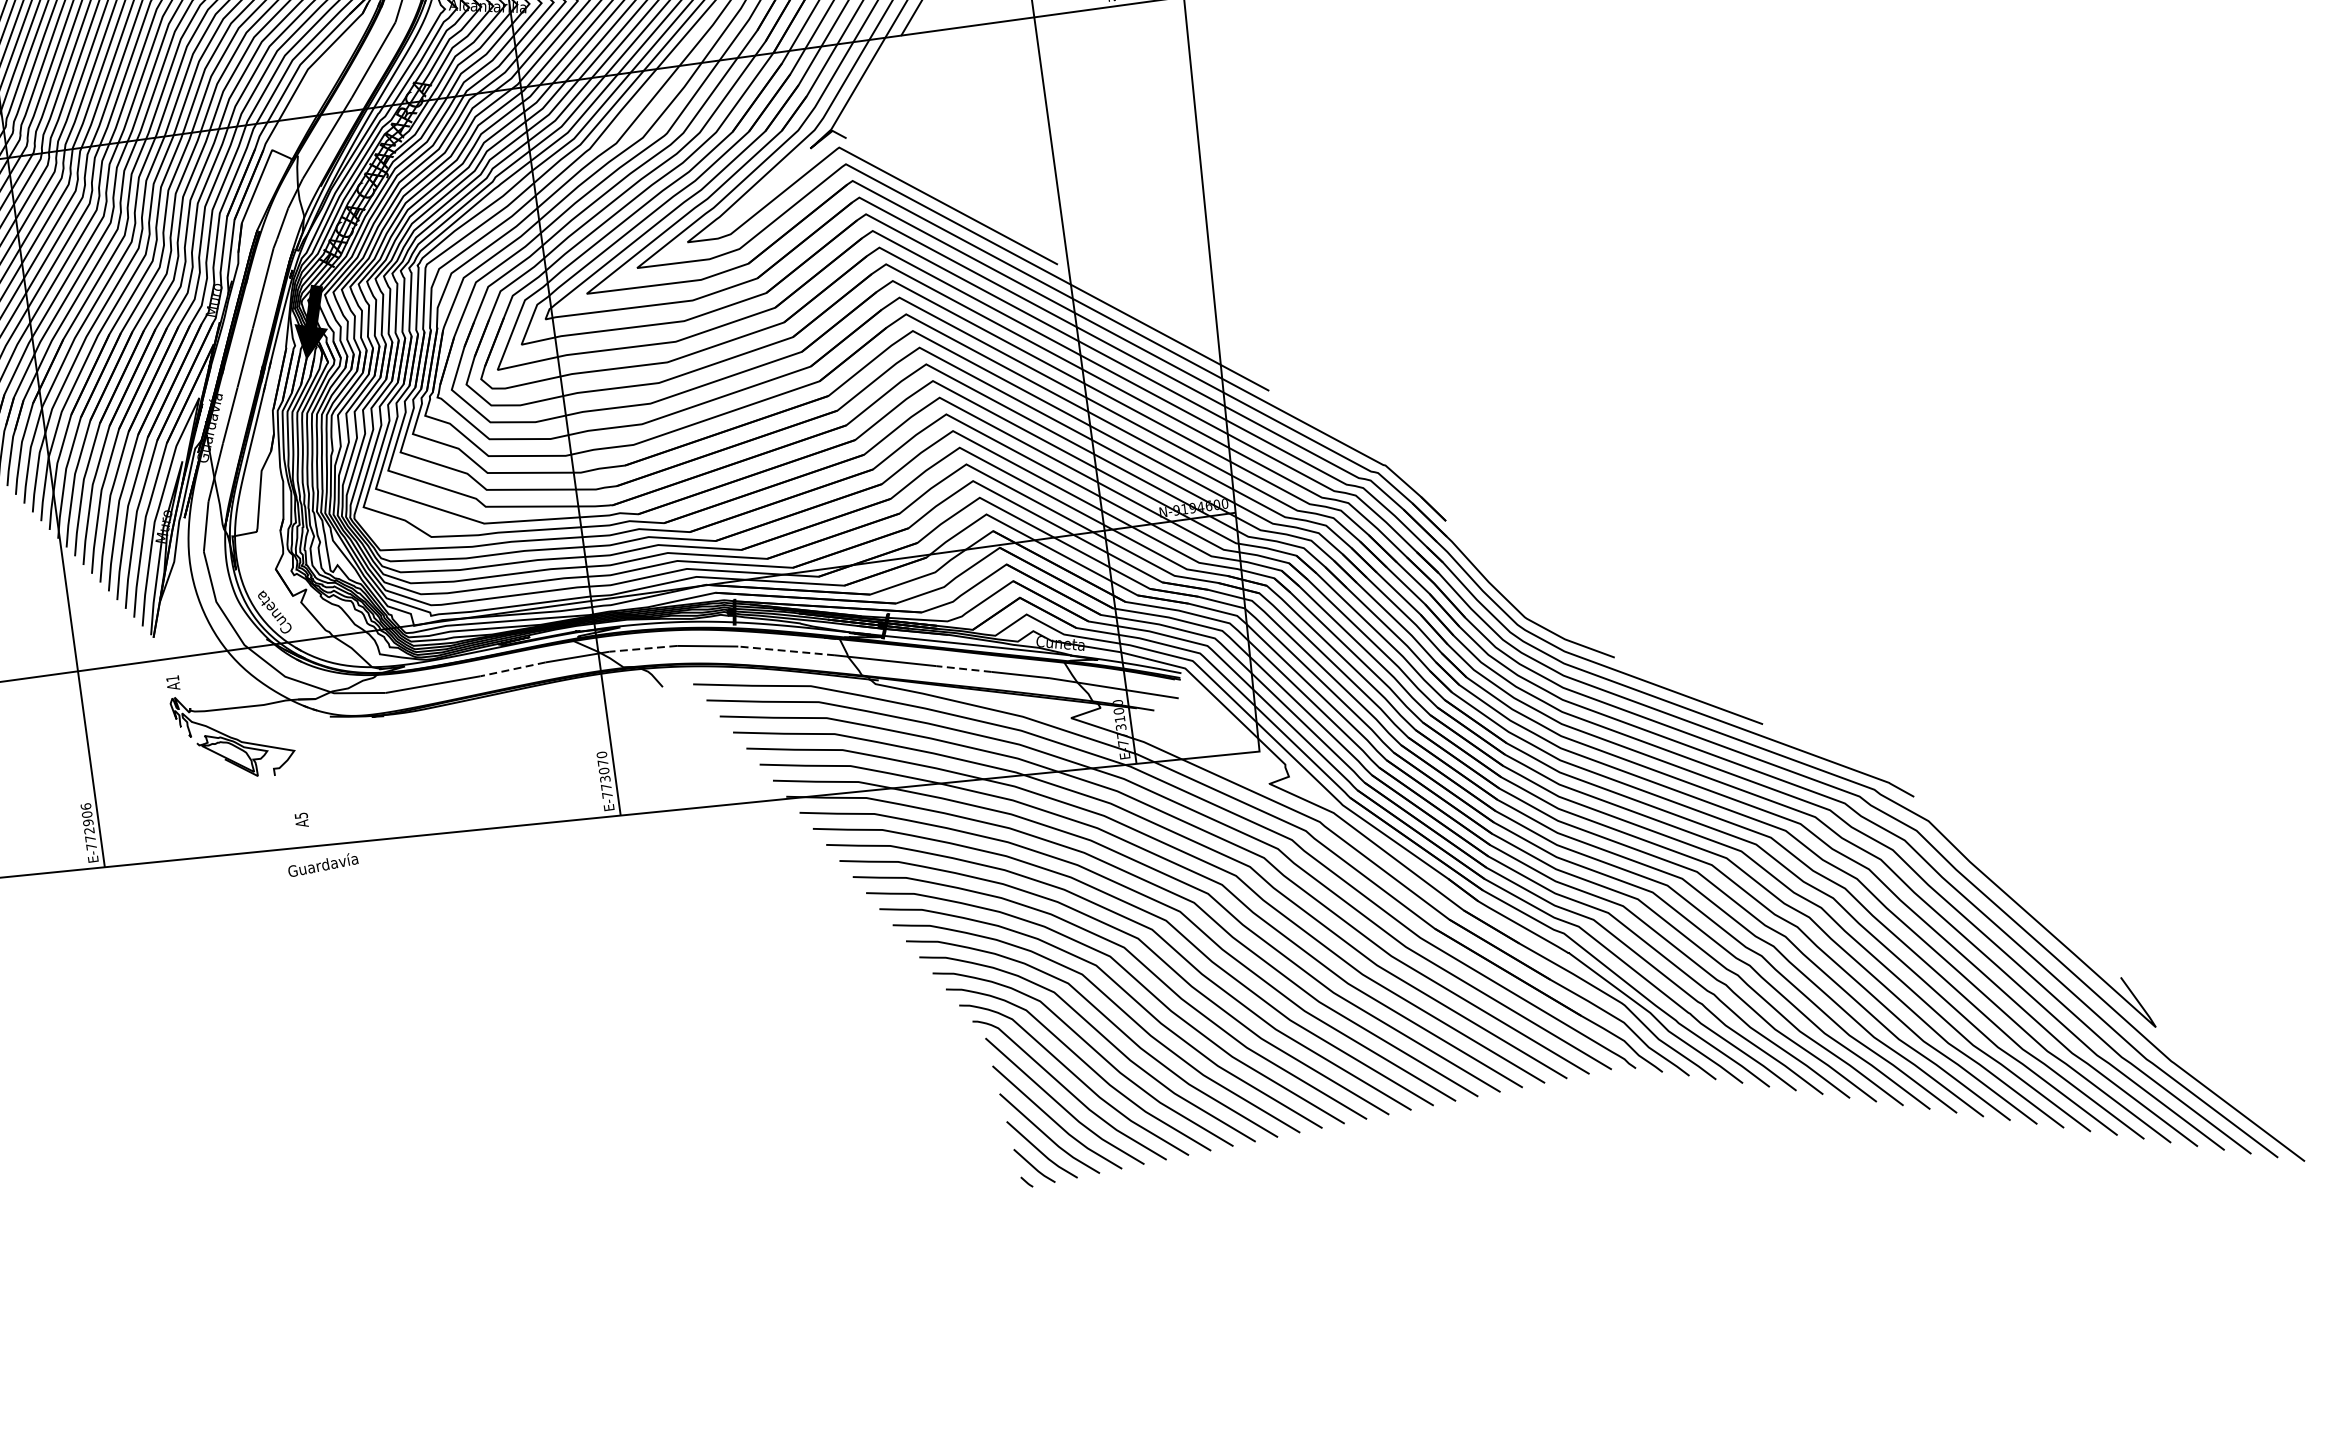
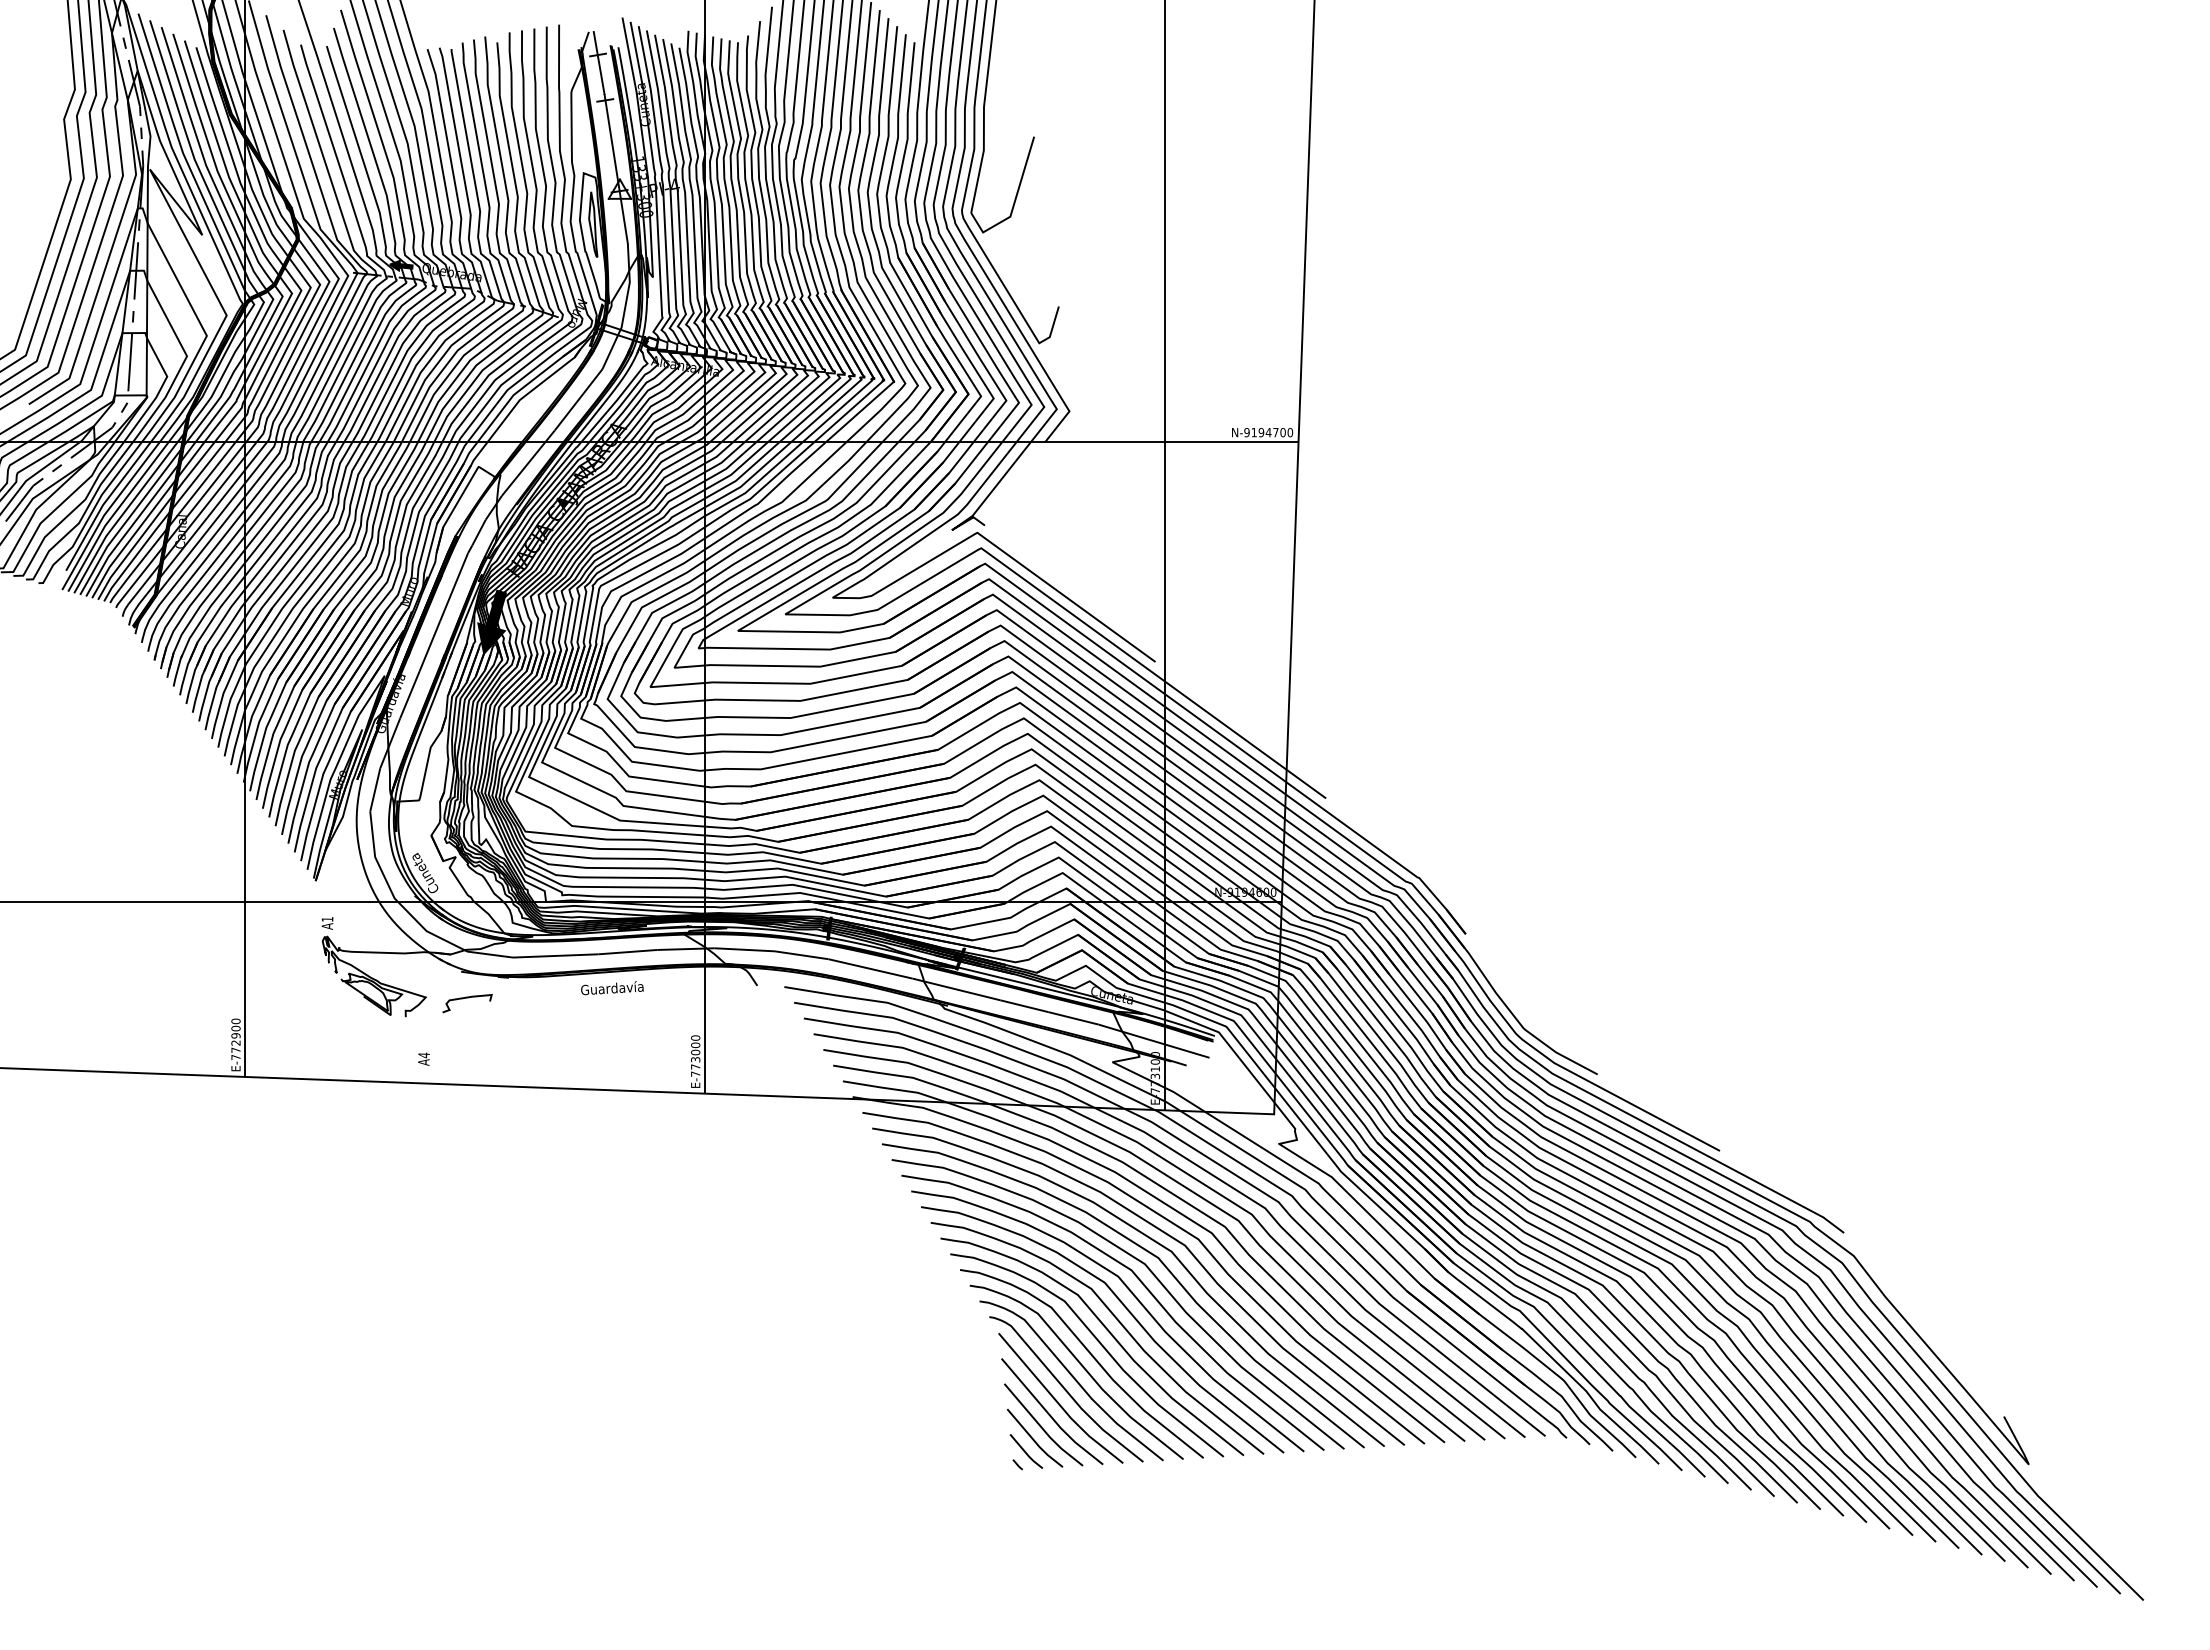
line: (642, 648) -> (744, 949), dashed -> solid
line: (786, 650) -> (870, 968), dashed -> solid
line: (512, 669) -> (627, 952), dashed -> solid
line: (964, 669) -> (1024, 1006), dashed -> solid
curve: (341, 745) -> (467, 998), added
text: (602, 763) -> (695, 1045), E-773070 -> E-773000
text: (85, 805) -> (235, 1020), E-772906 -> E-772900
text: (300, 816) -> (423, 1055), A5 -> A4
text: (323, 865) -> (612, 988), moved

